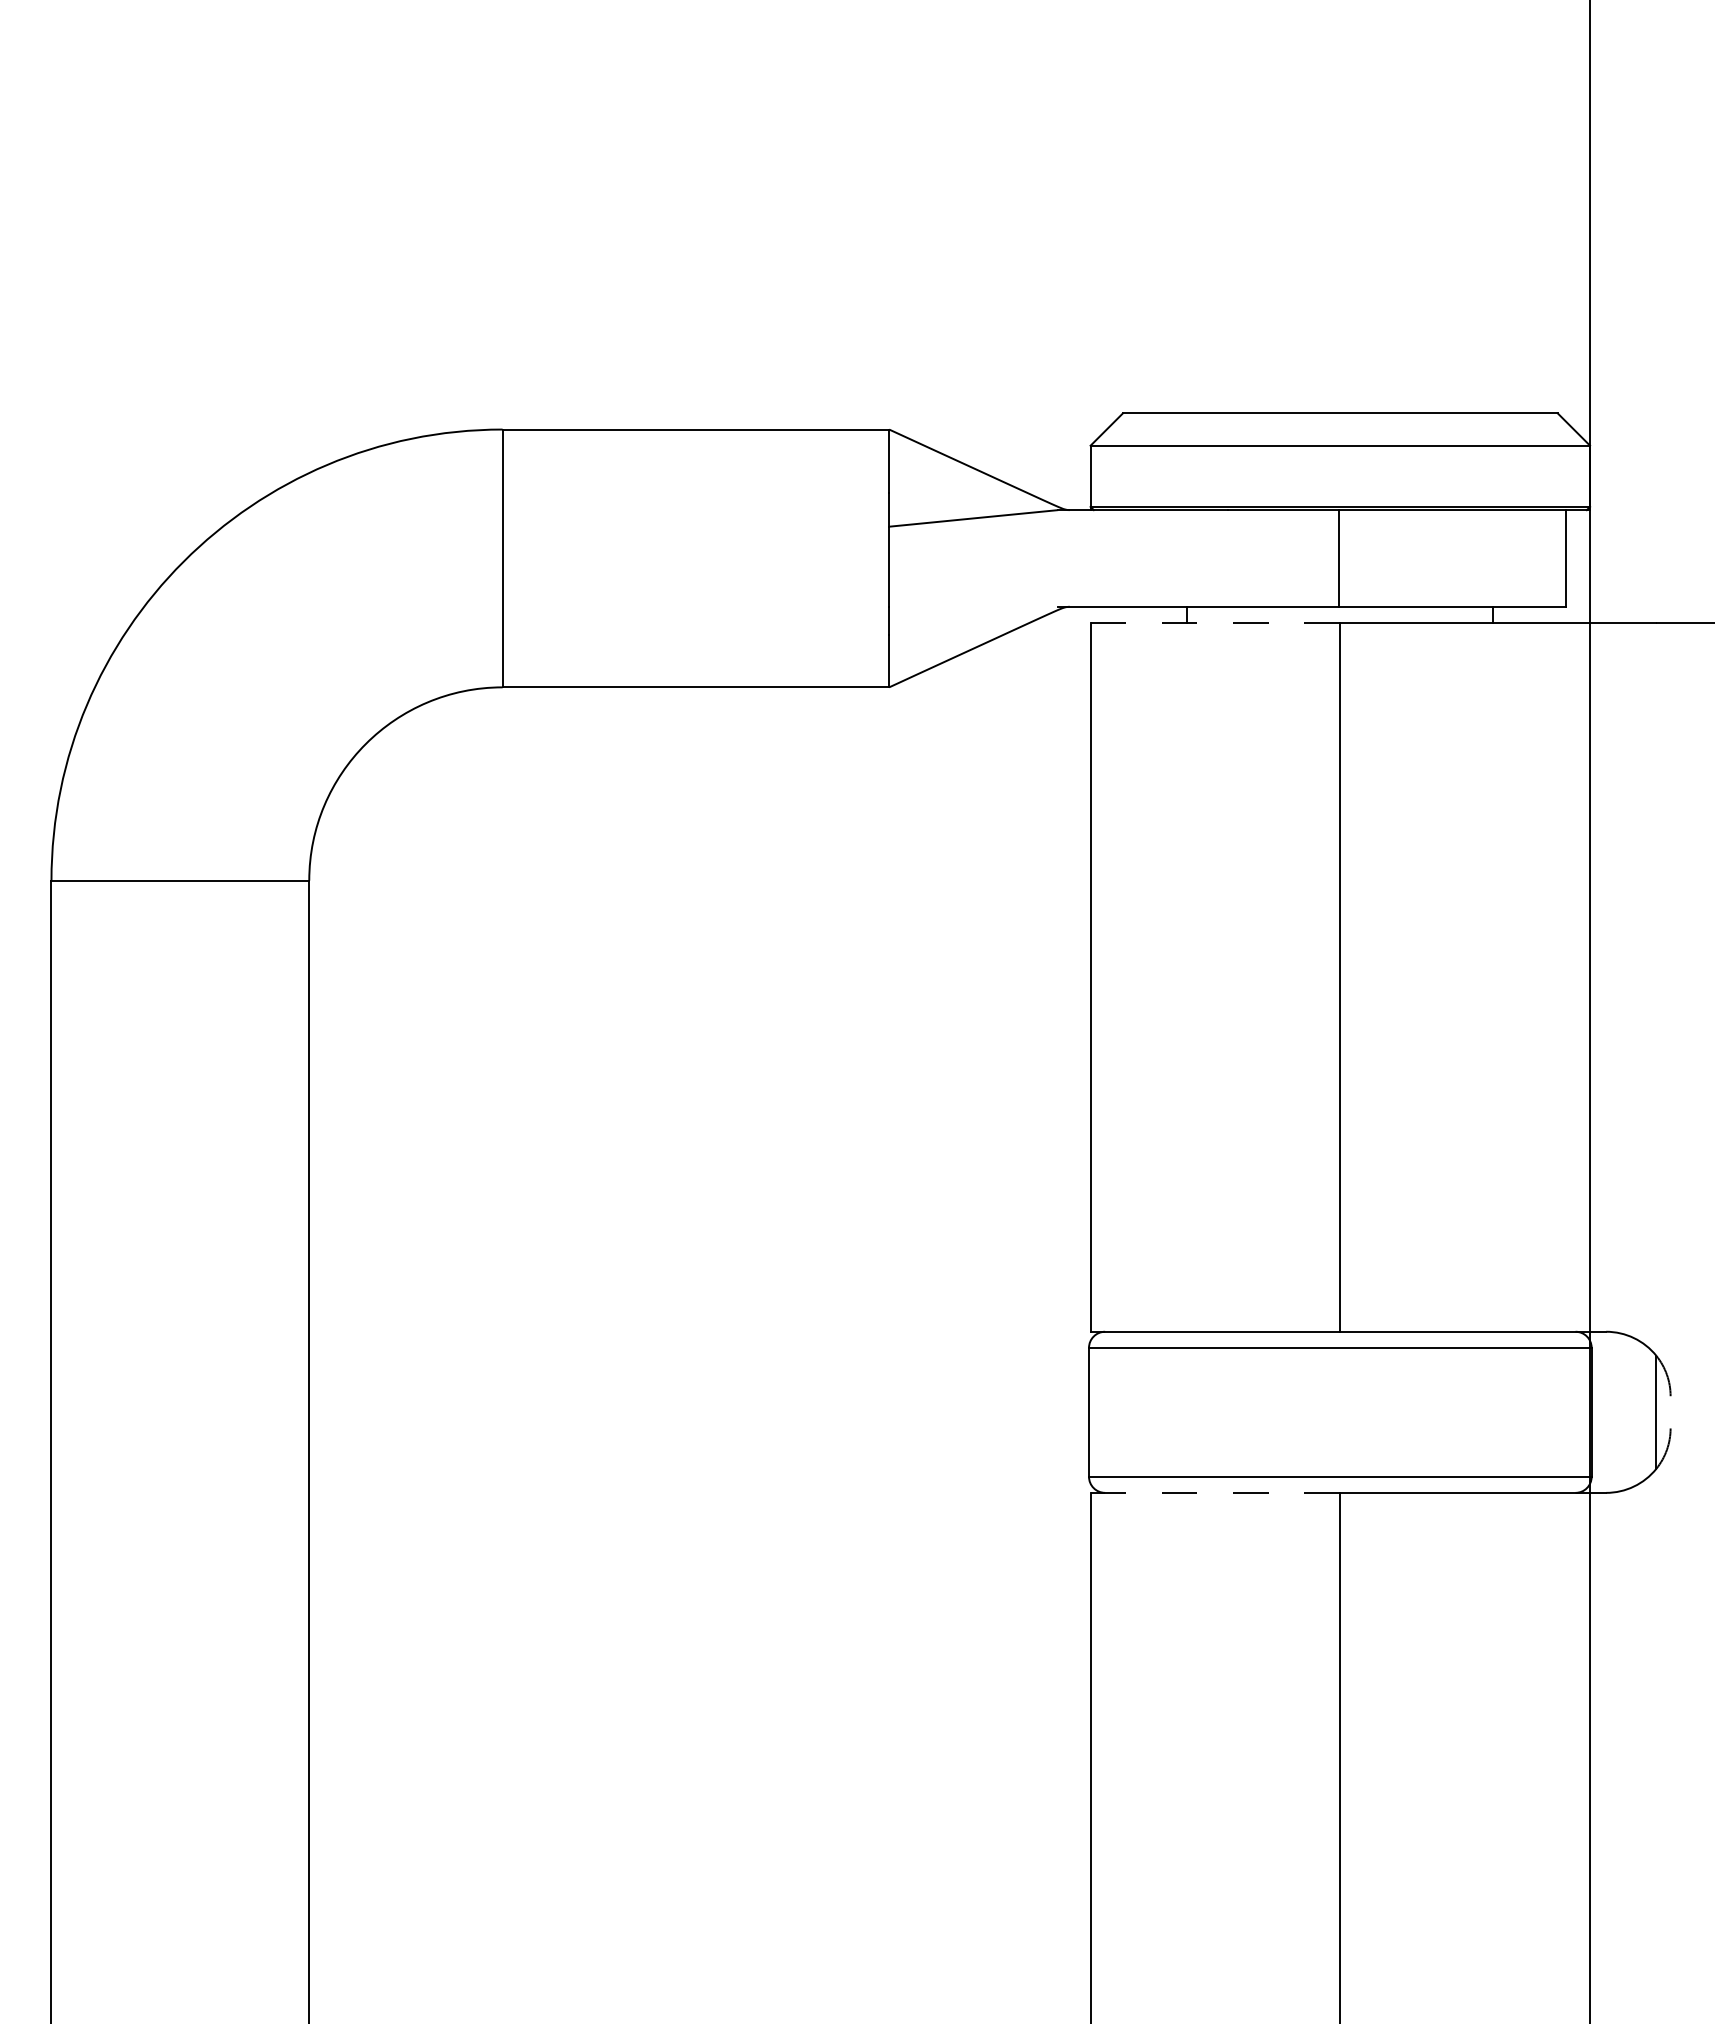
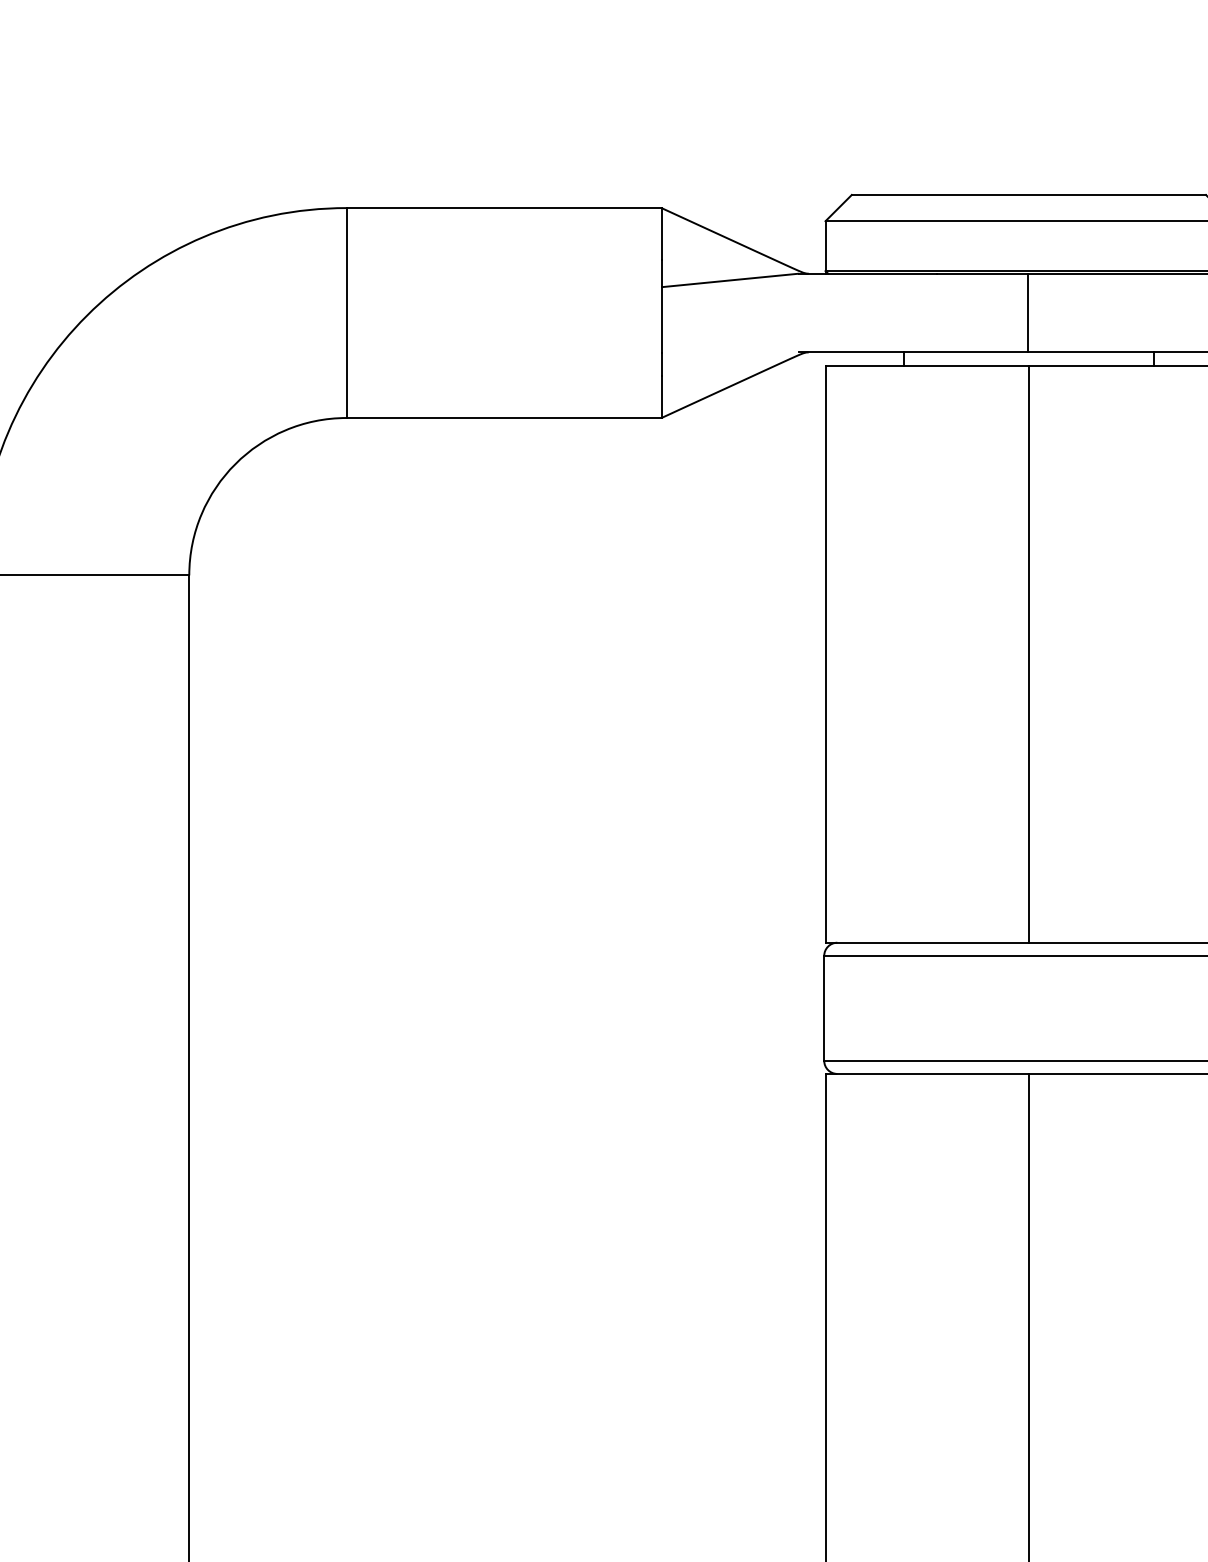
line: (1215, 622) -> (927, 365), dashed -> solid
line: (1215, 1492) -> (927, 1073), dashed -> solid

